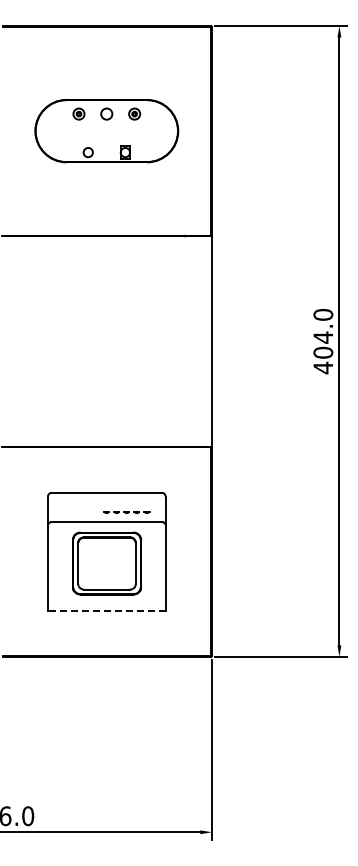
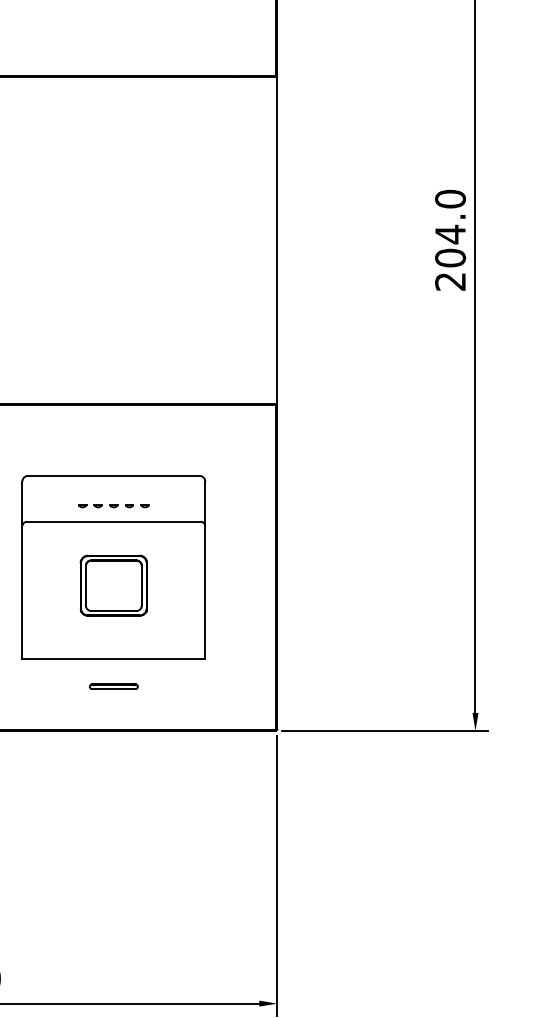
text: (322, 367) -> (449, 280), 404.0 -> 204.0
line: (126, 512) -> (113, 506), moved
part: (106, 563) -> (113, 585), size x0.62
line: (106, 610) -> (113, 658), dashed -> solid
line: (106, 628) -> (113, 686), added

